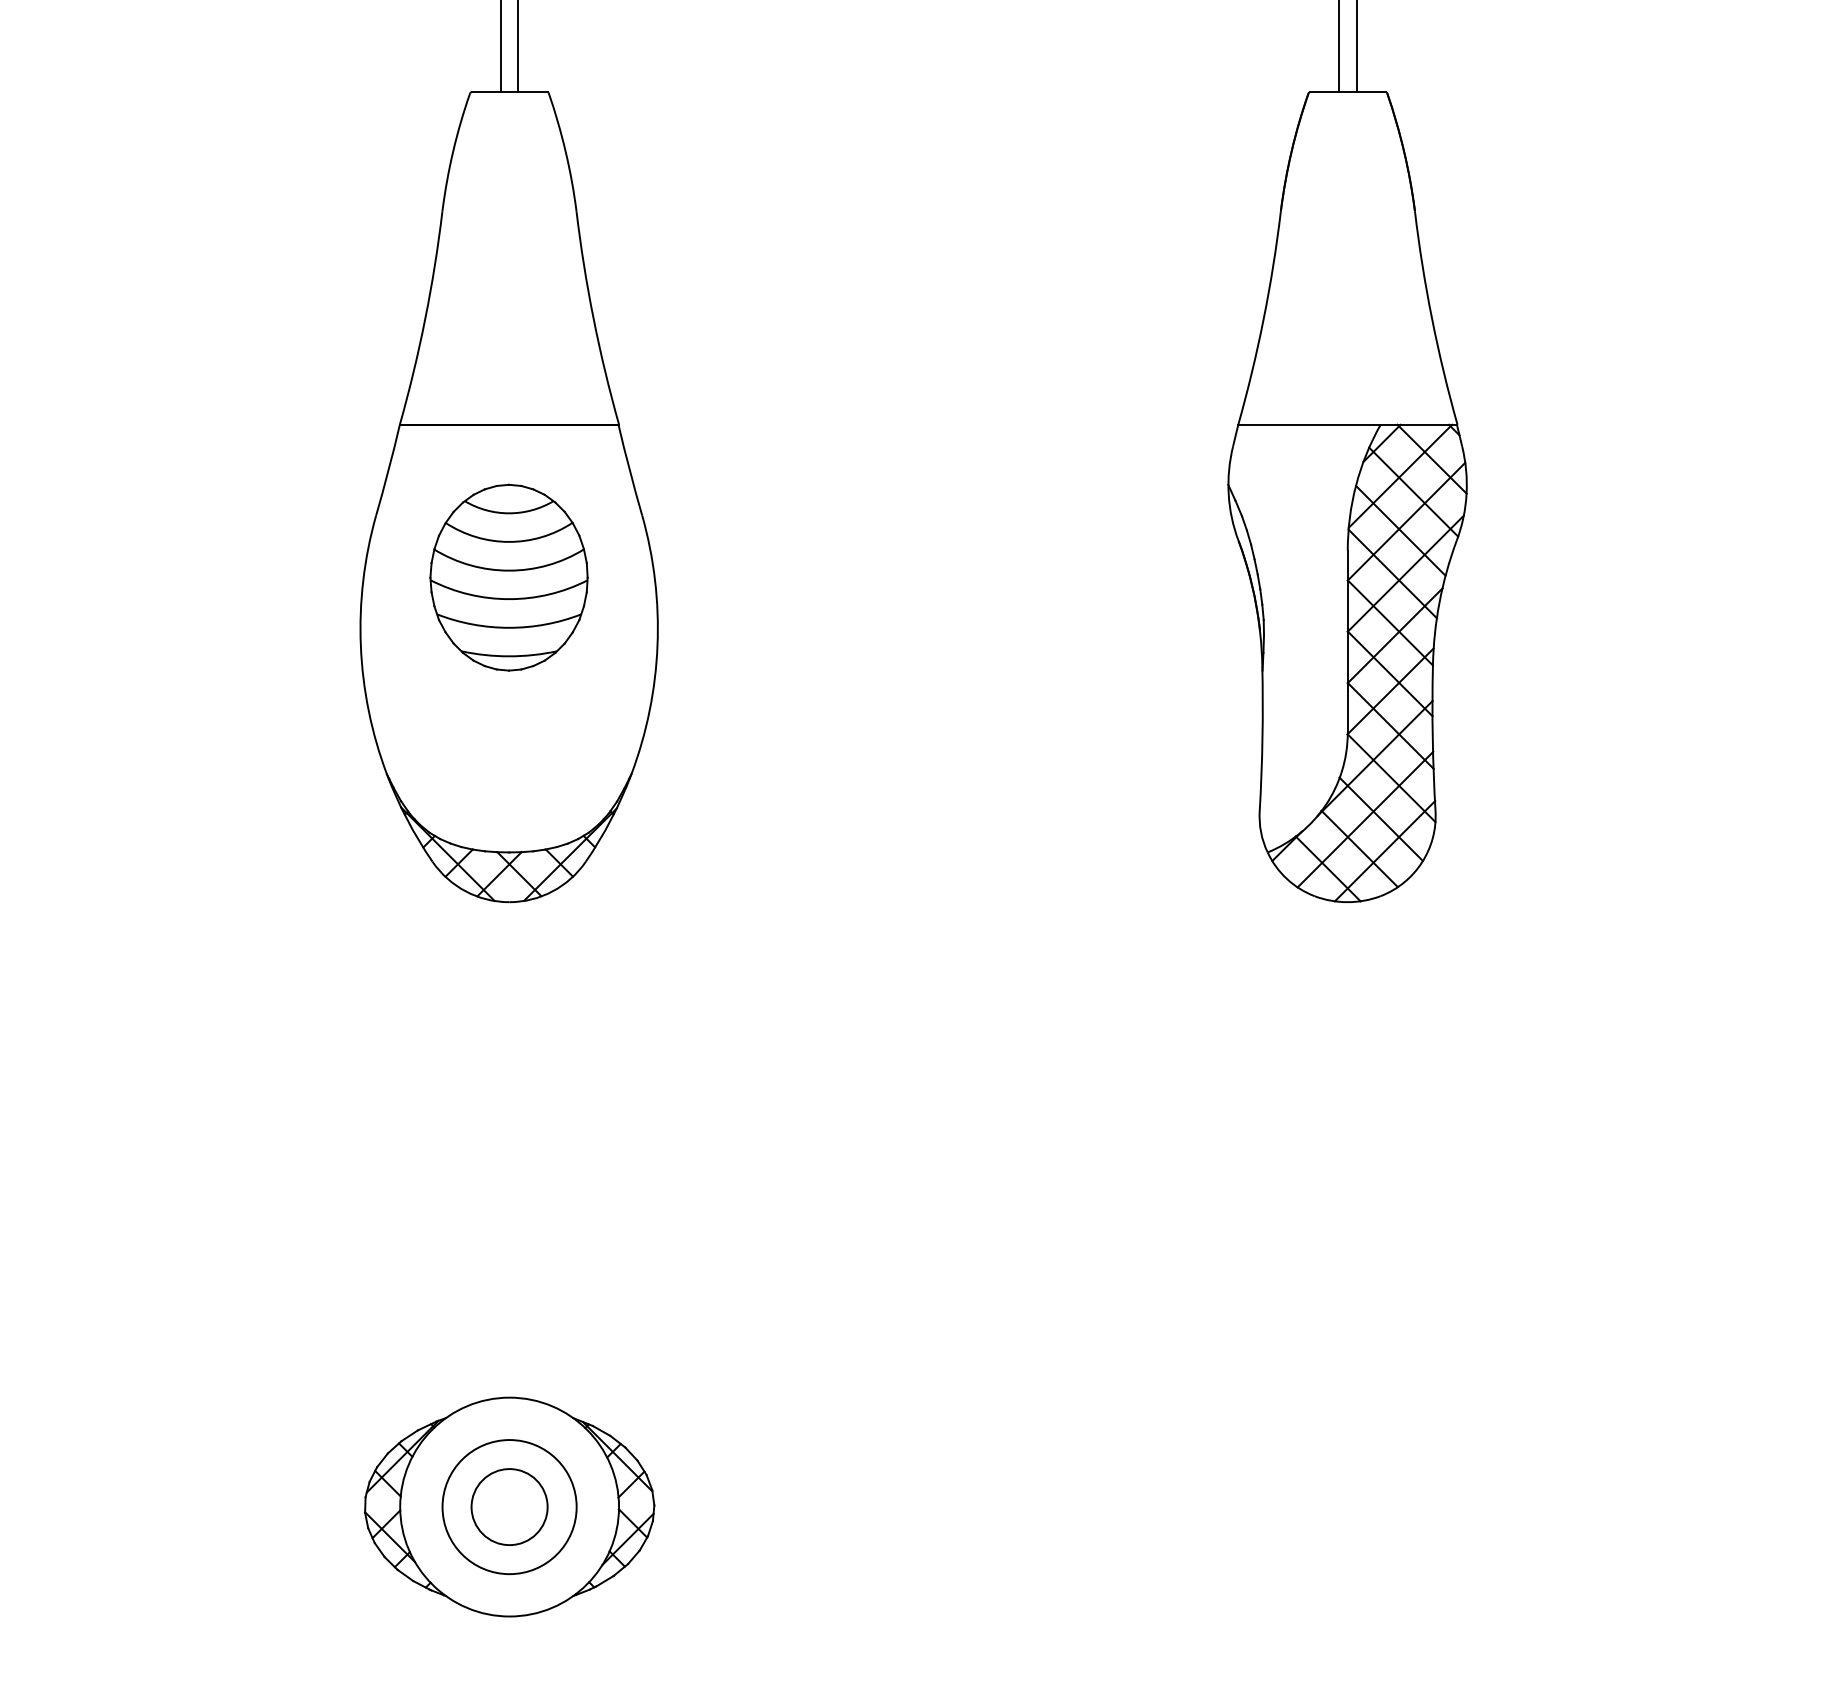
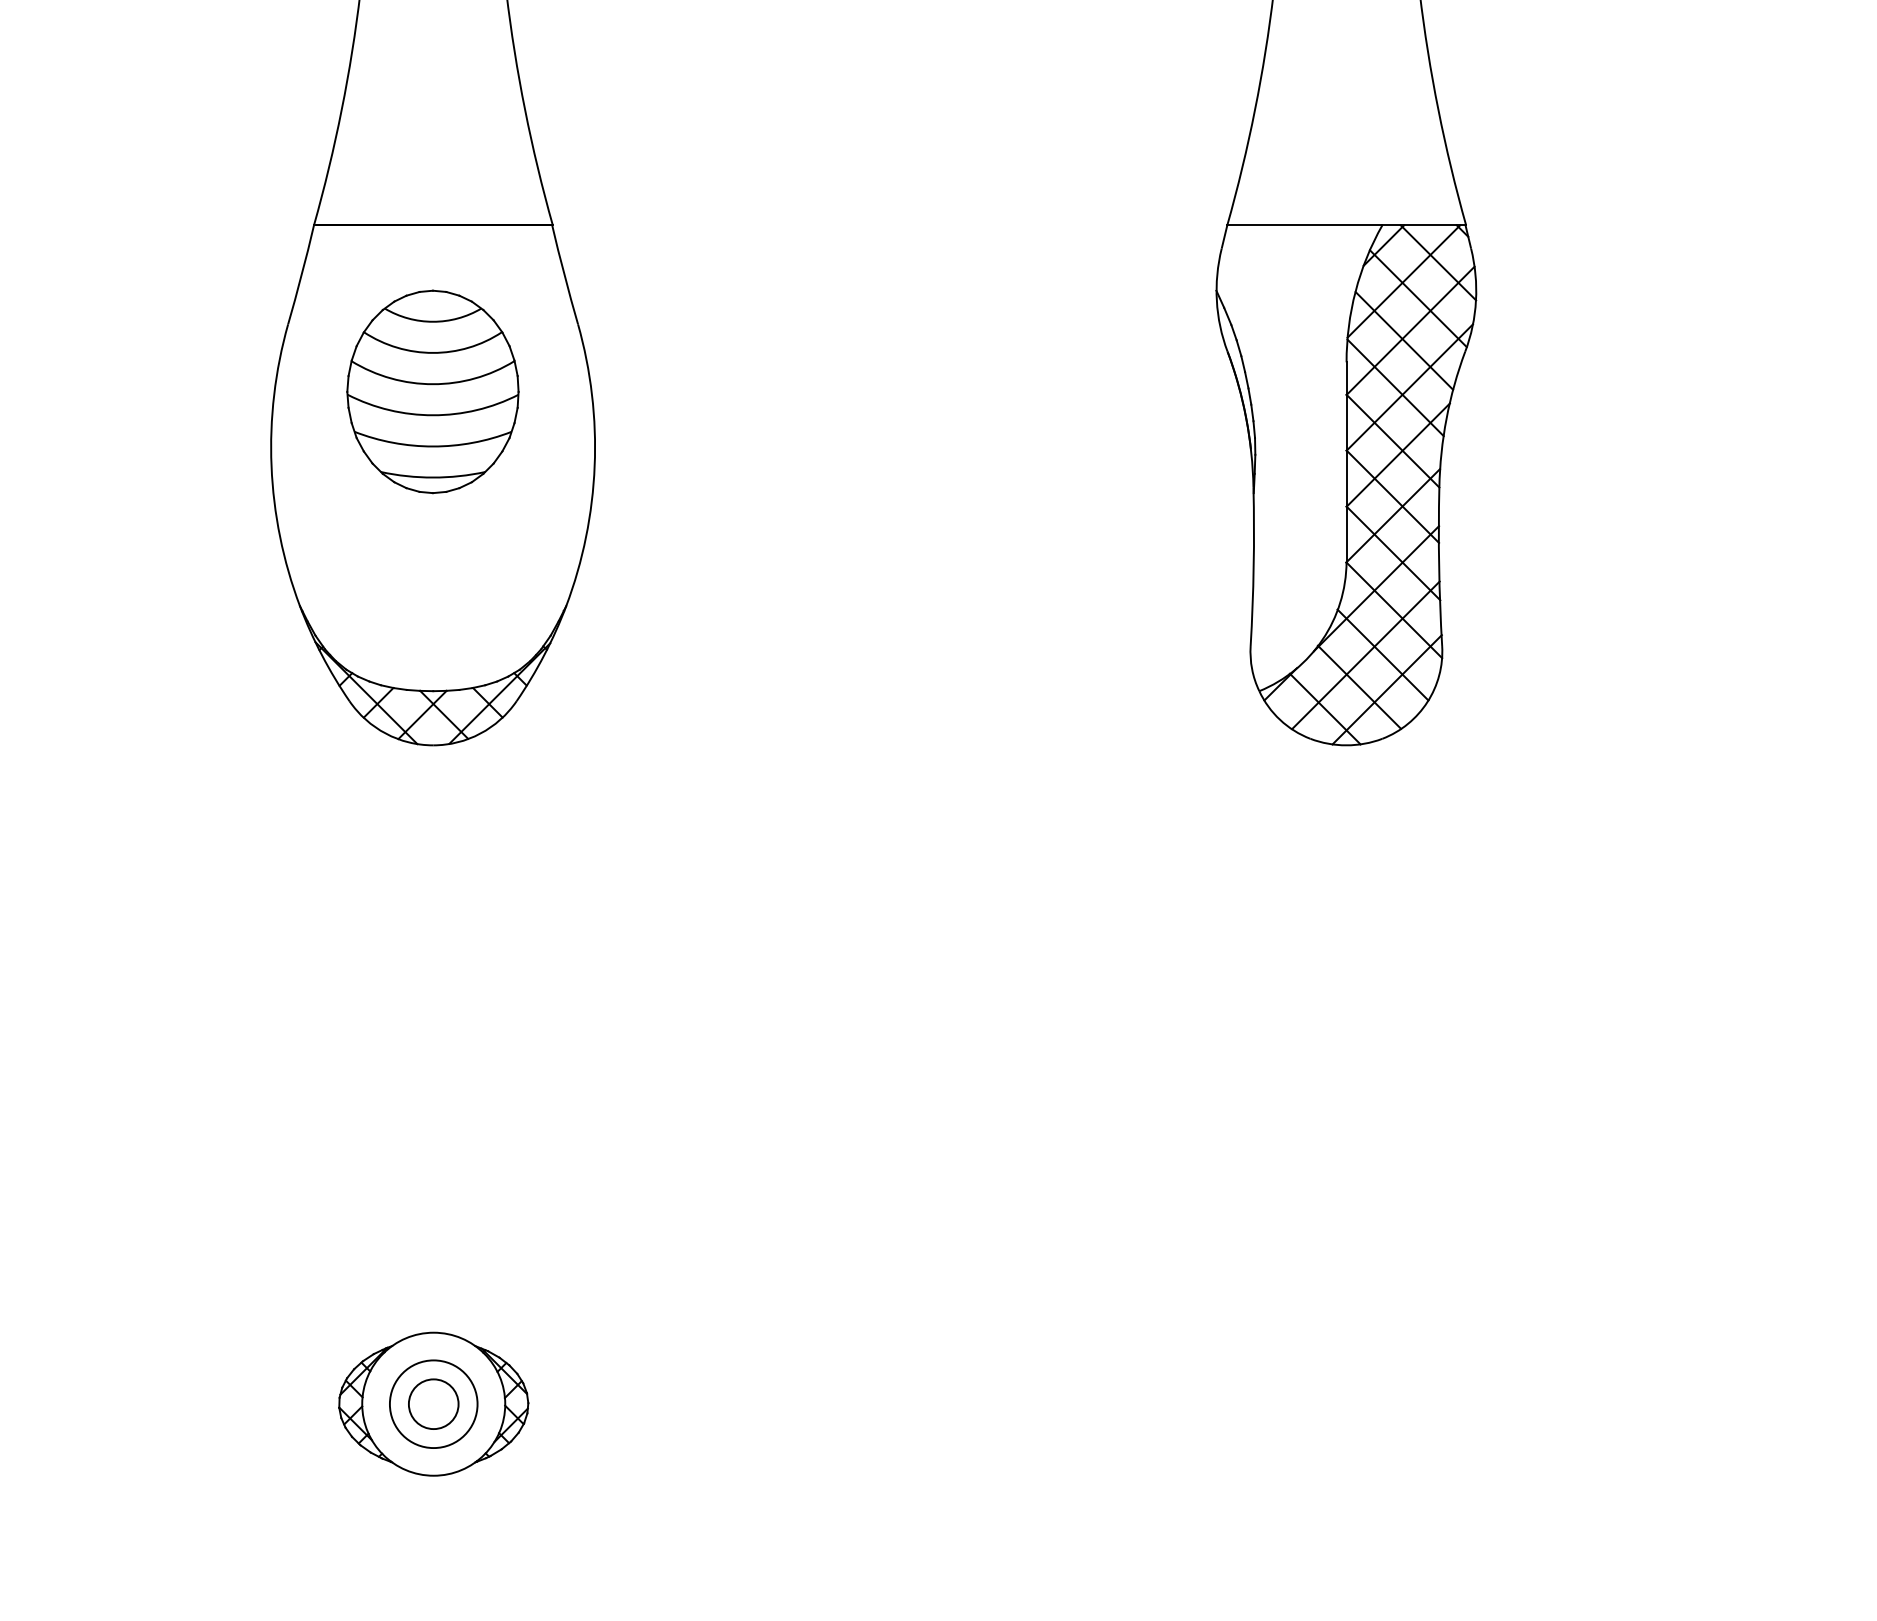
part: (509, 1506) -> (433, 1403), size x0.6

